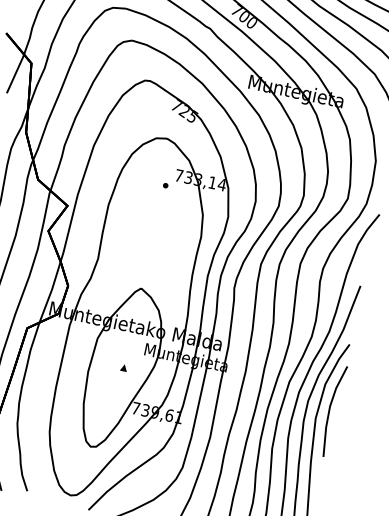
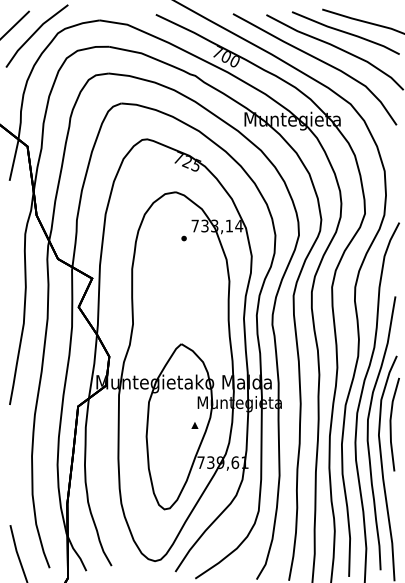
part: (123, 367) -> (194, 425), moved

